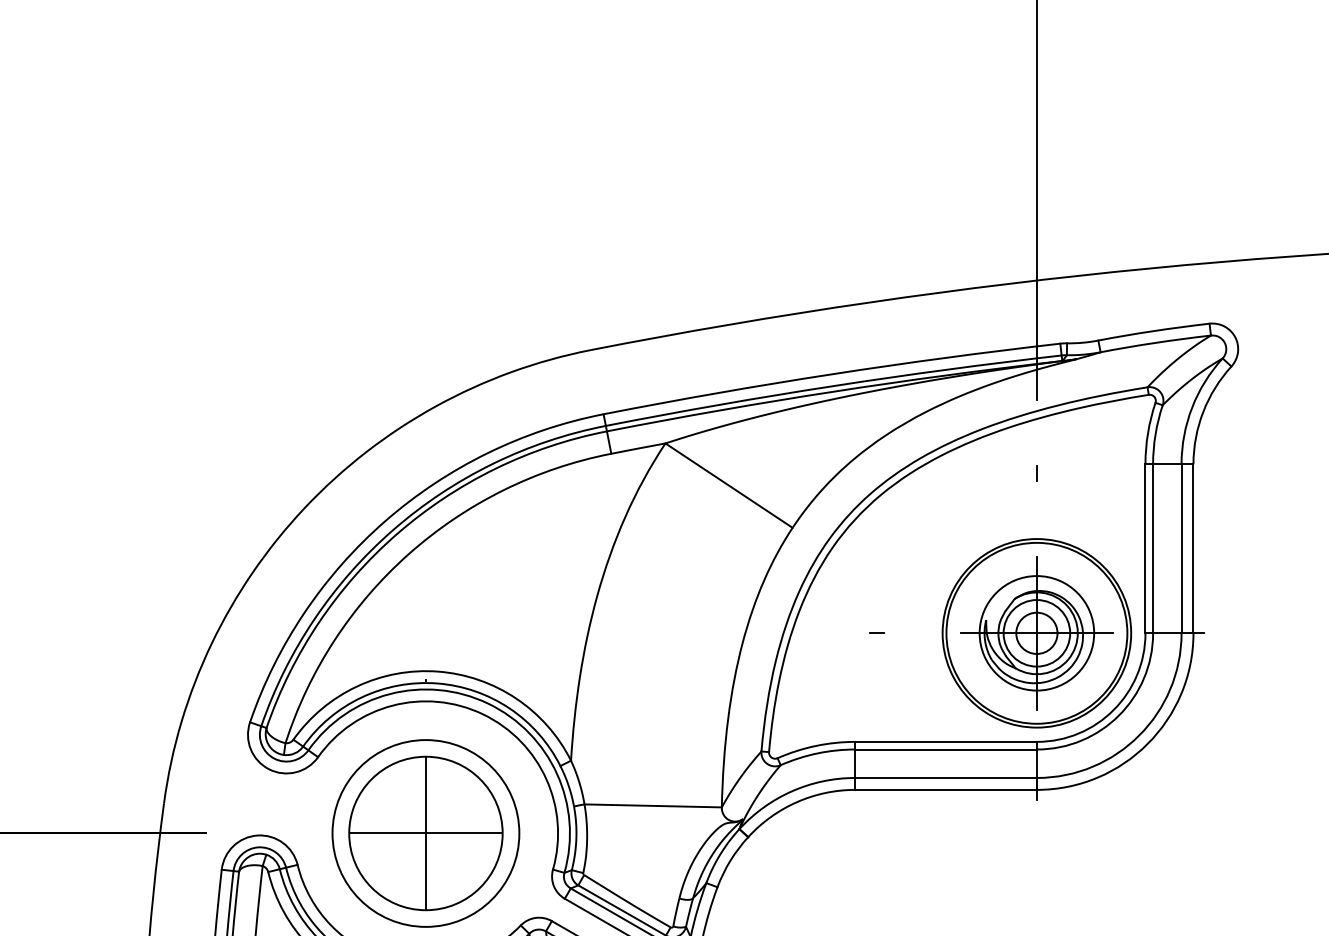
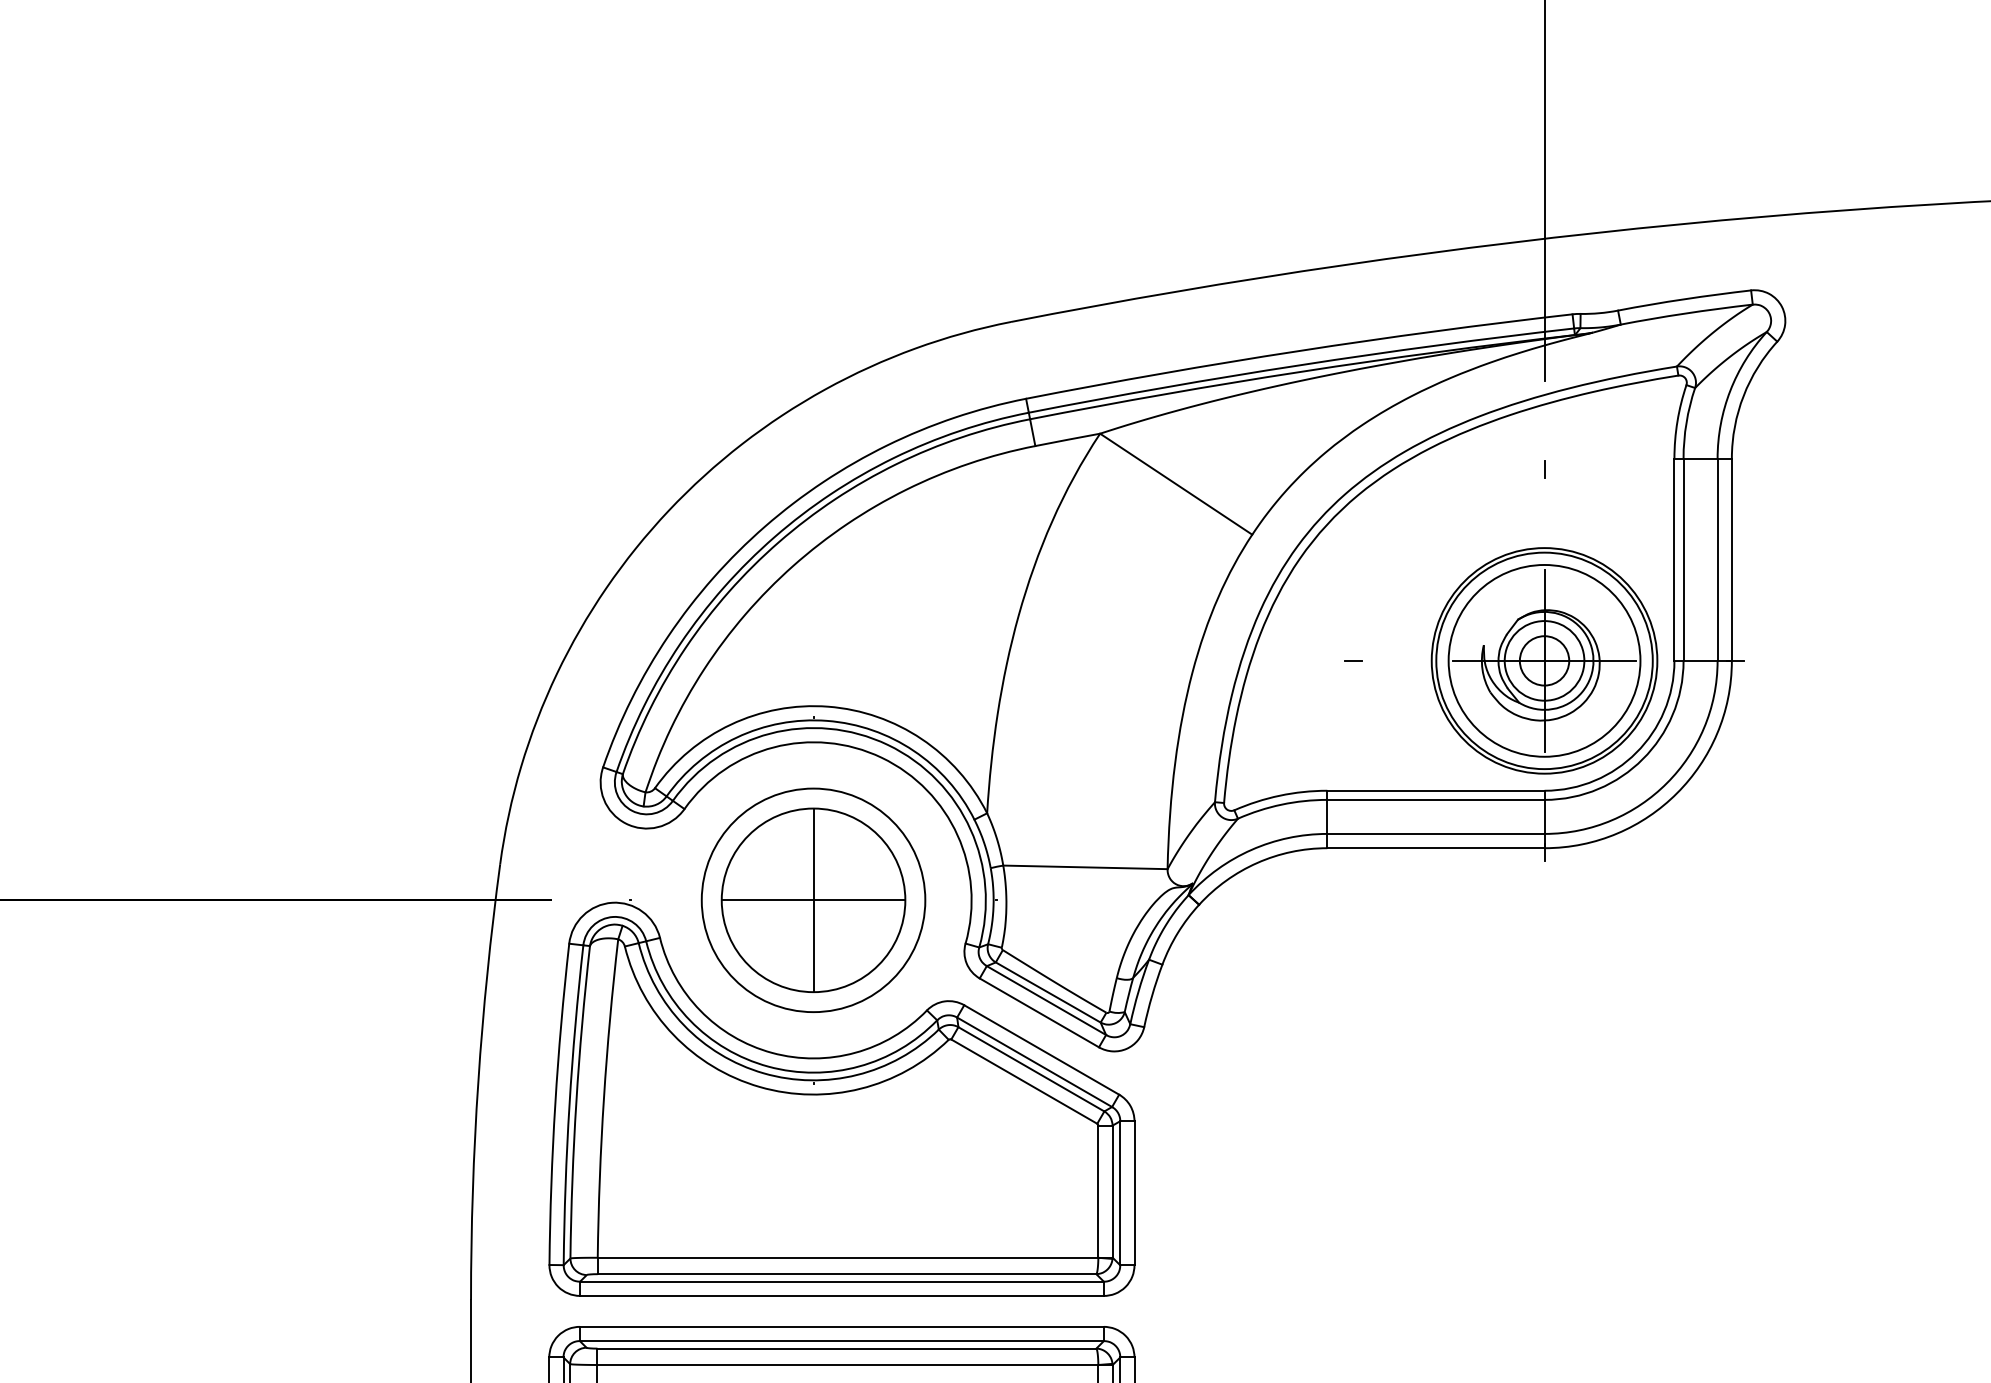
circle: (1036, 633) -> (1544, 660), size x1.4

